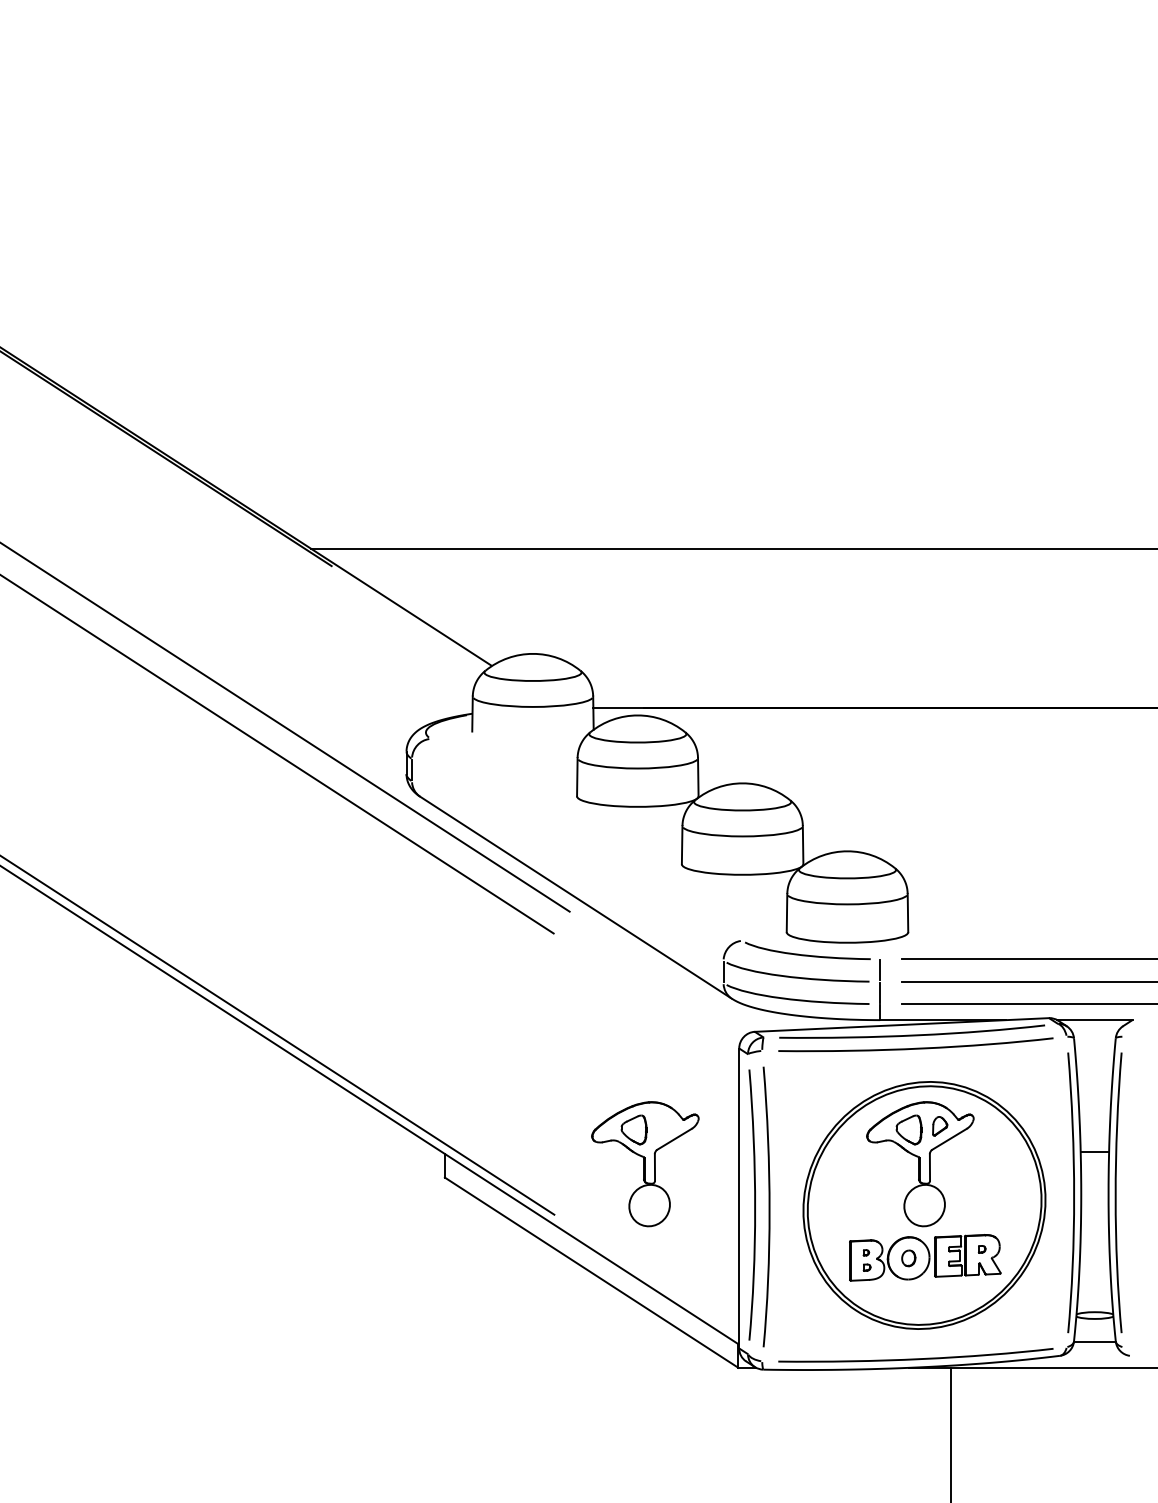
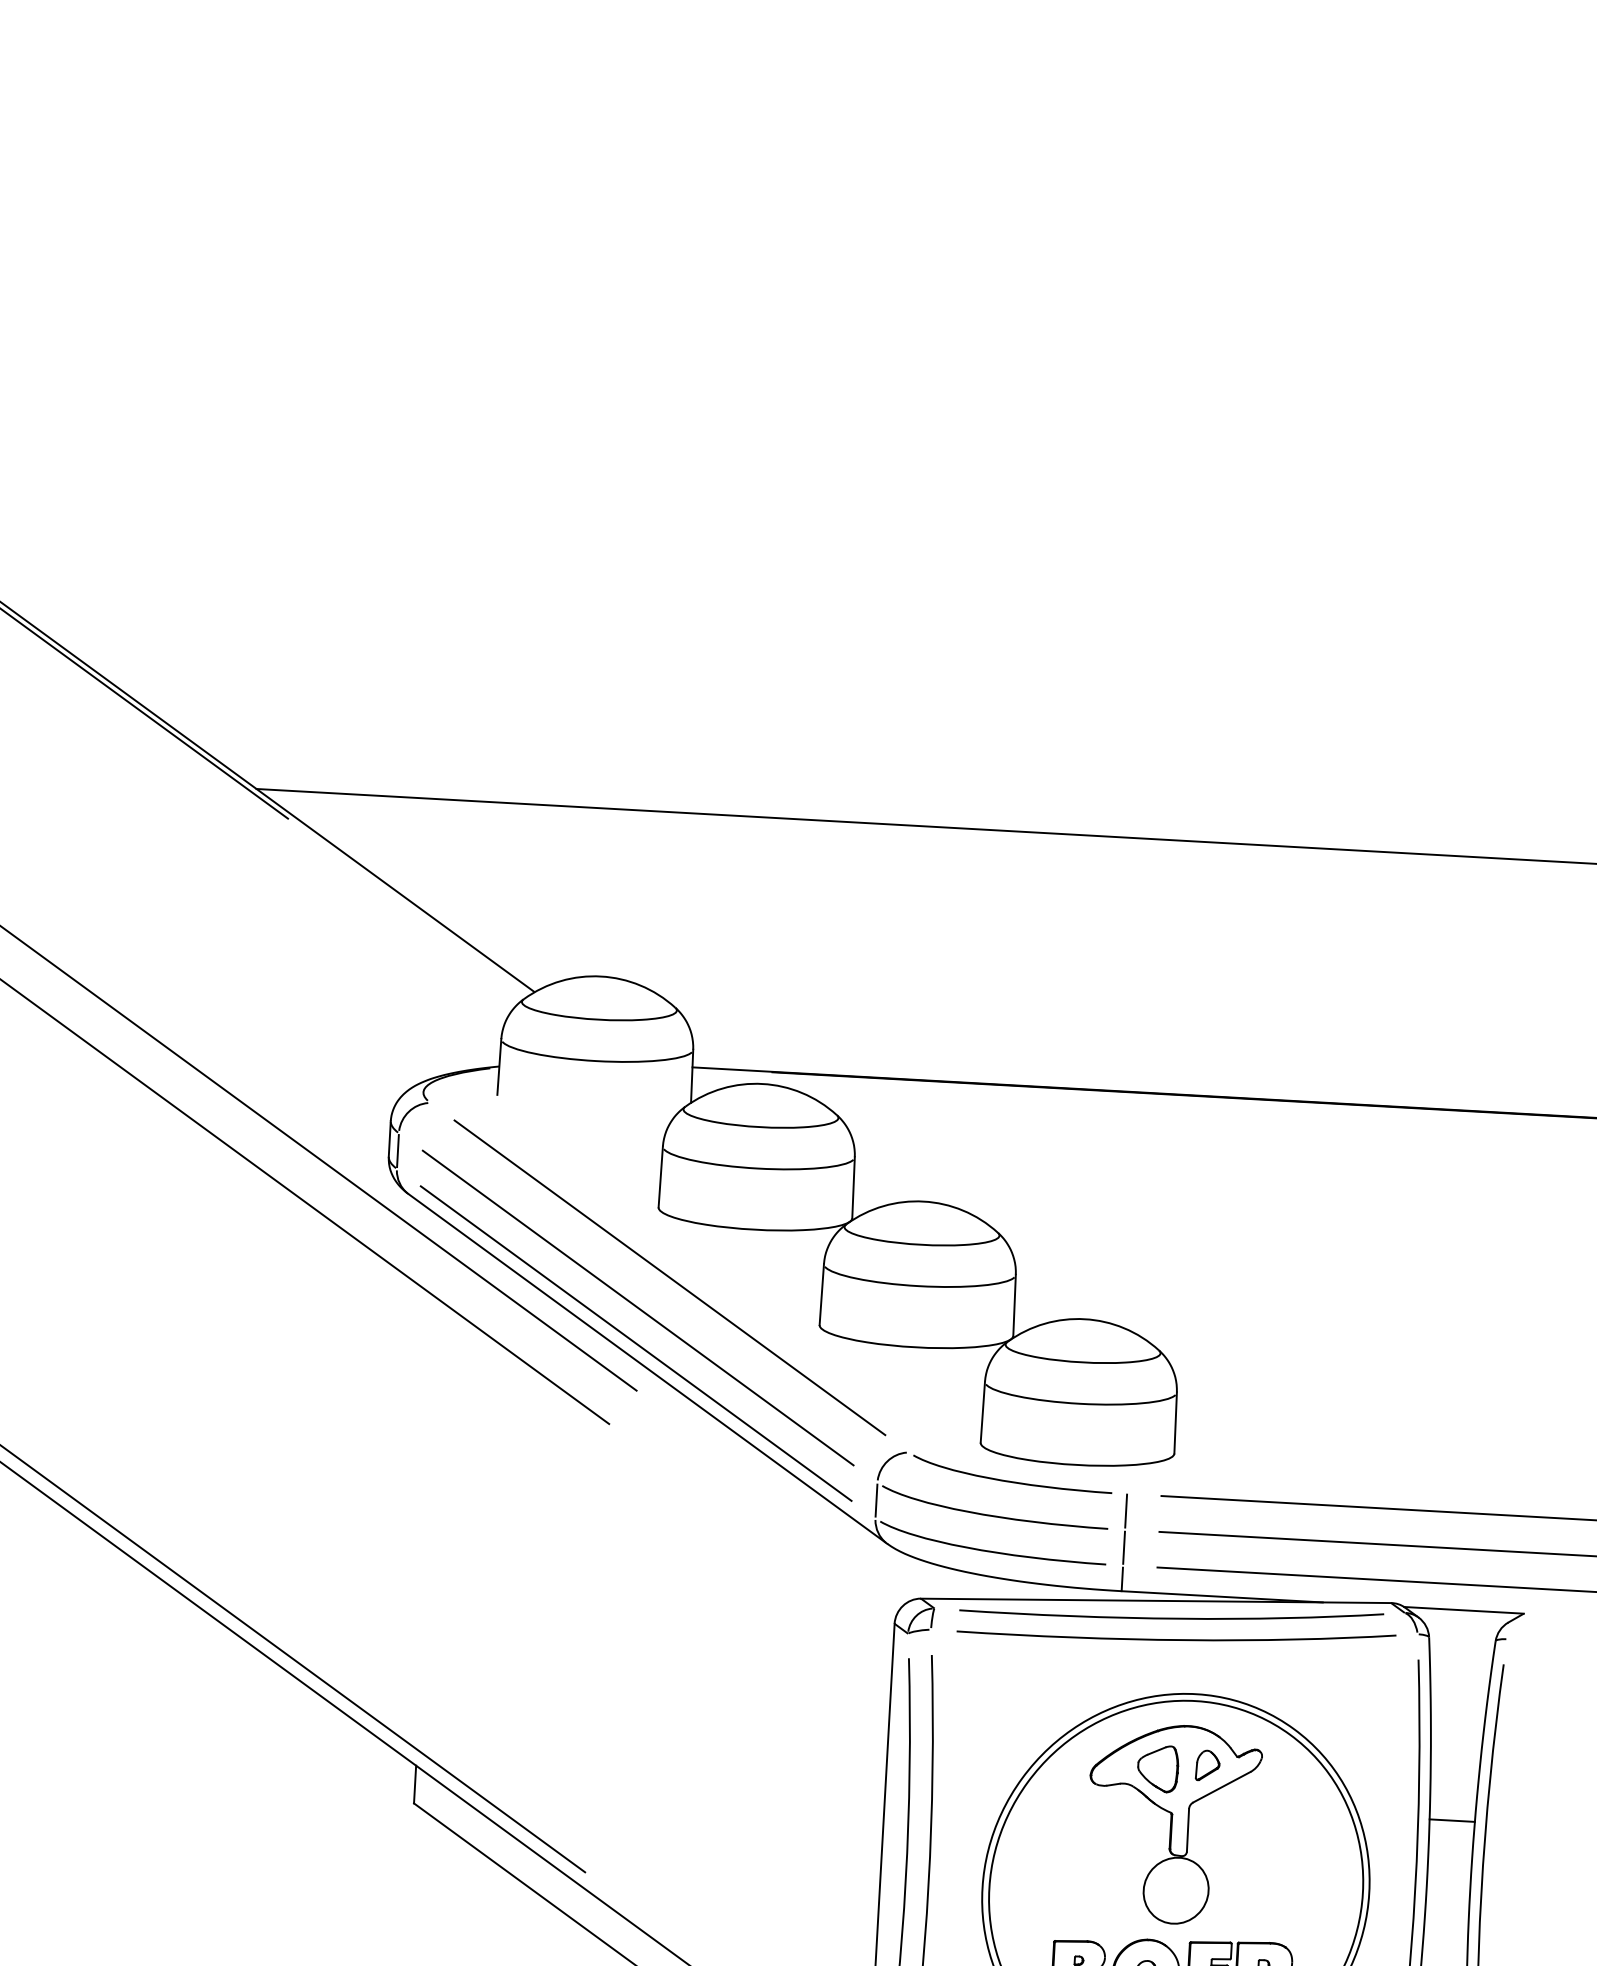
line: (586, 839) -> (669, 1277), added
line: (567, 859) -> (637, 1307), added
line: (567, 882) -> (635, 1343), added
part: (645, 1164) -> (734, 1800), removed

